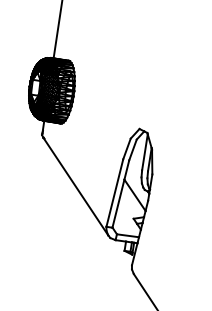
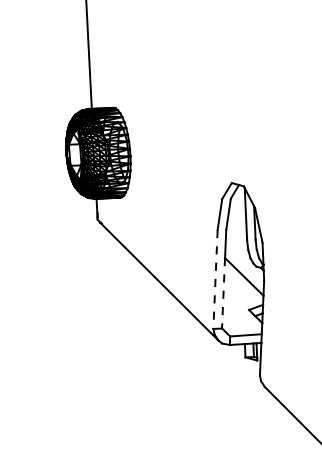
line: (114, 193) -> (215, 279), solid -> dashed
line: (118, 203) -> (223, 293), solid -> dashed

